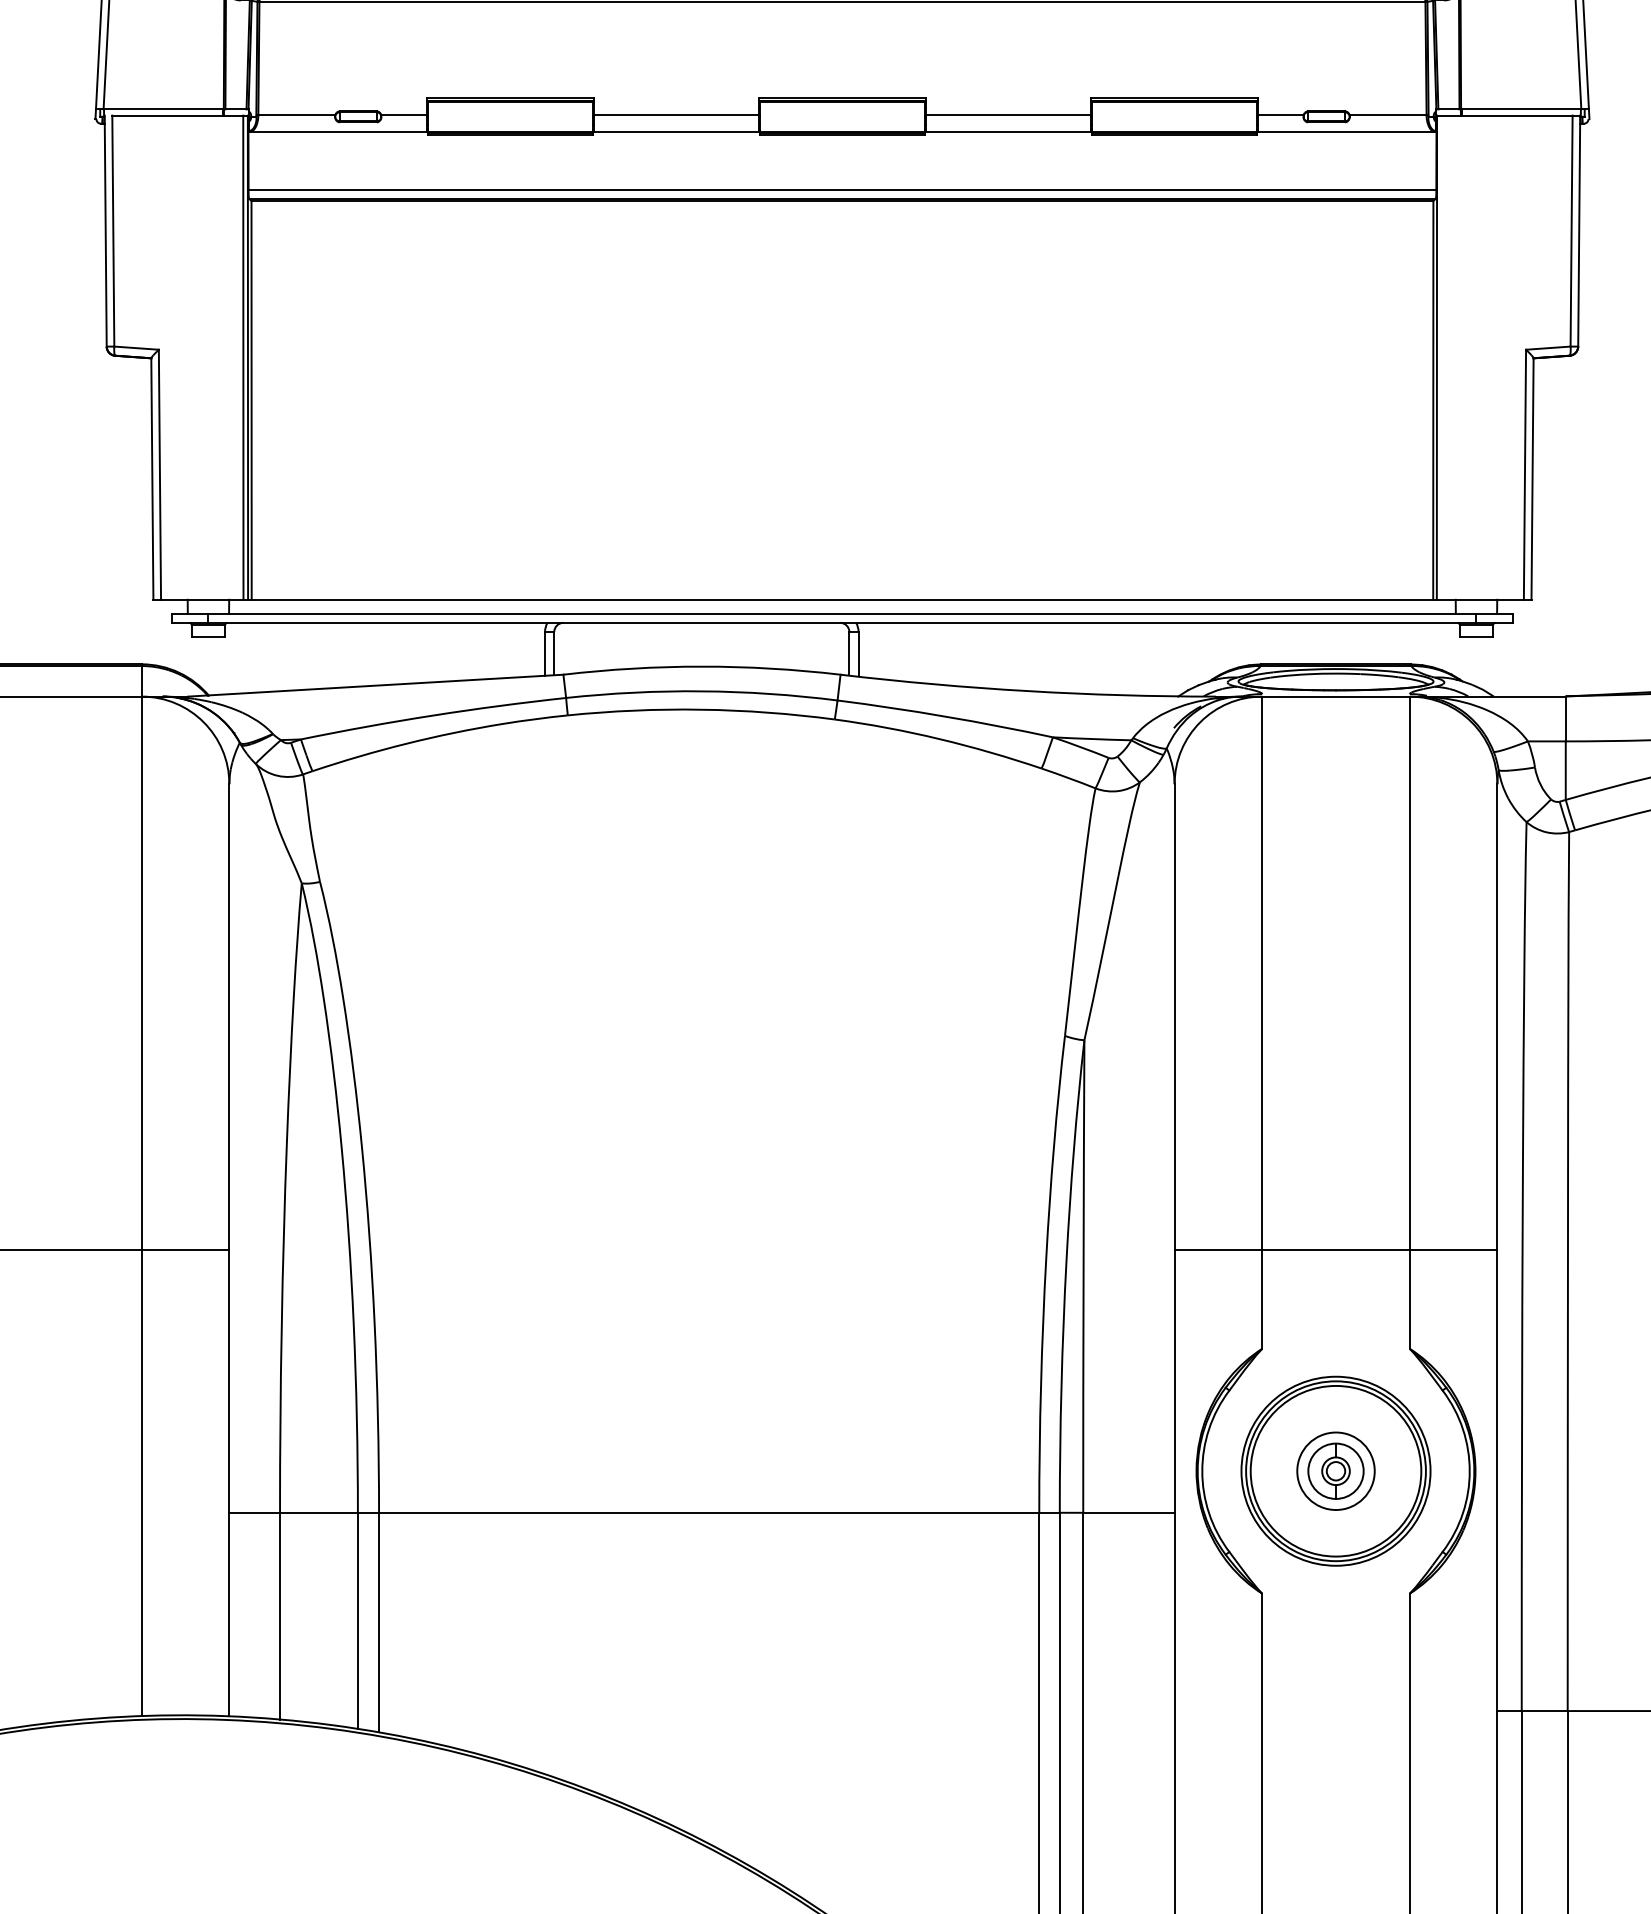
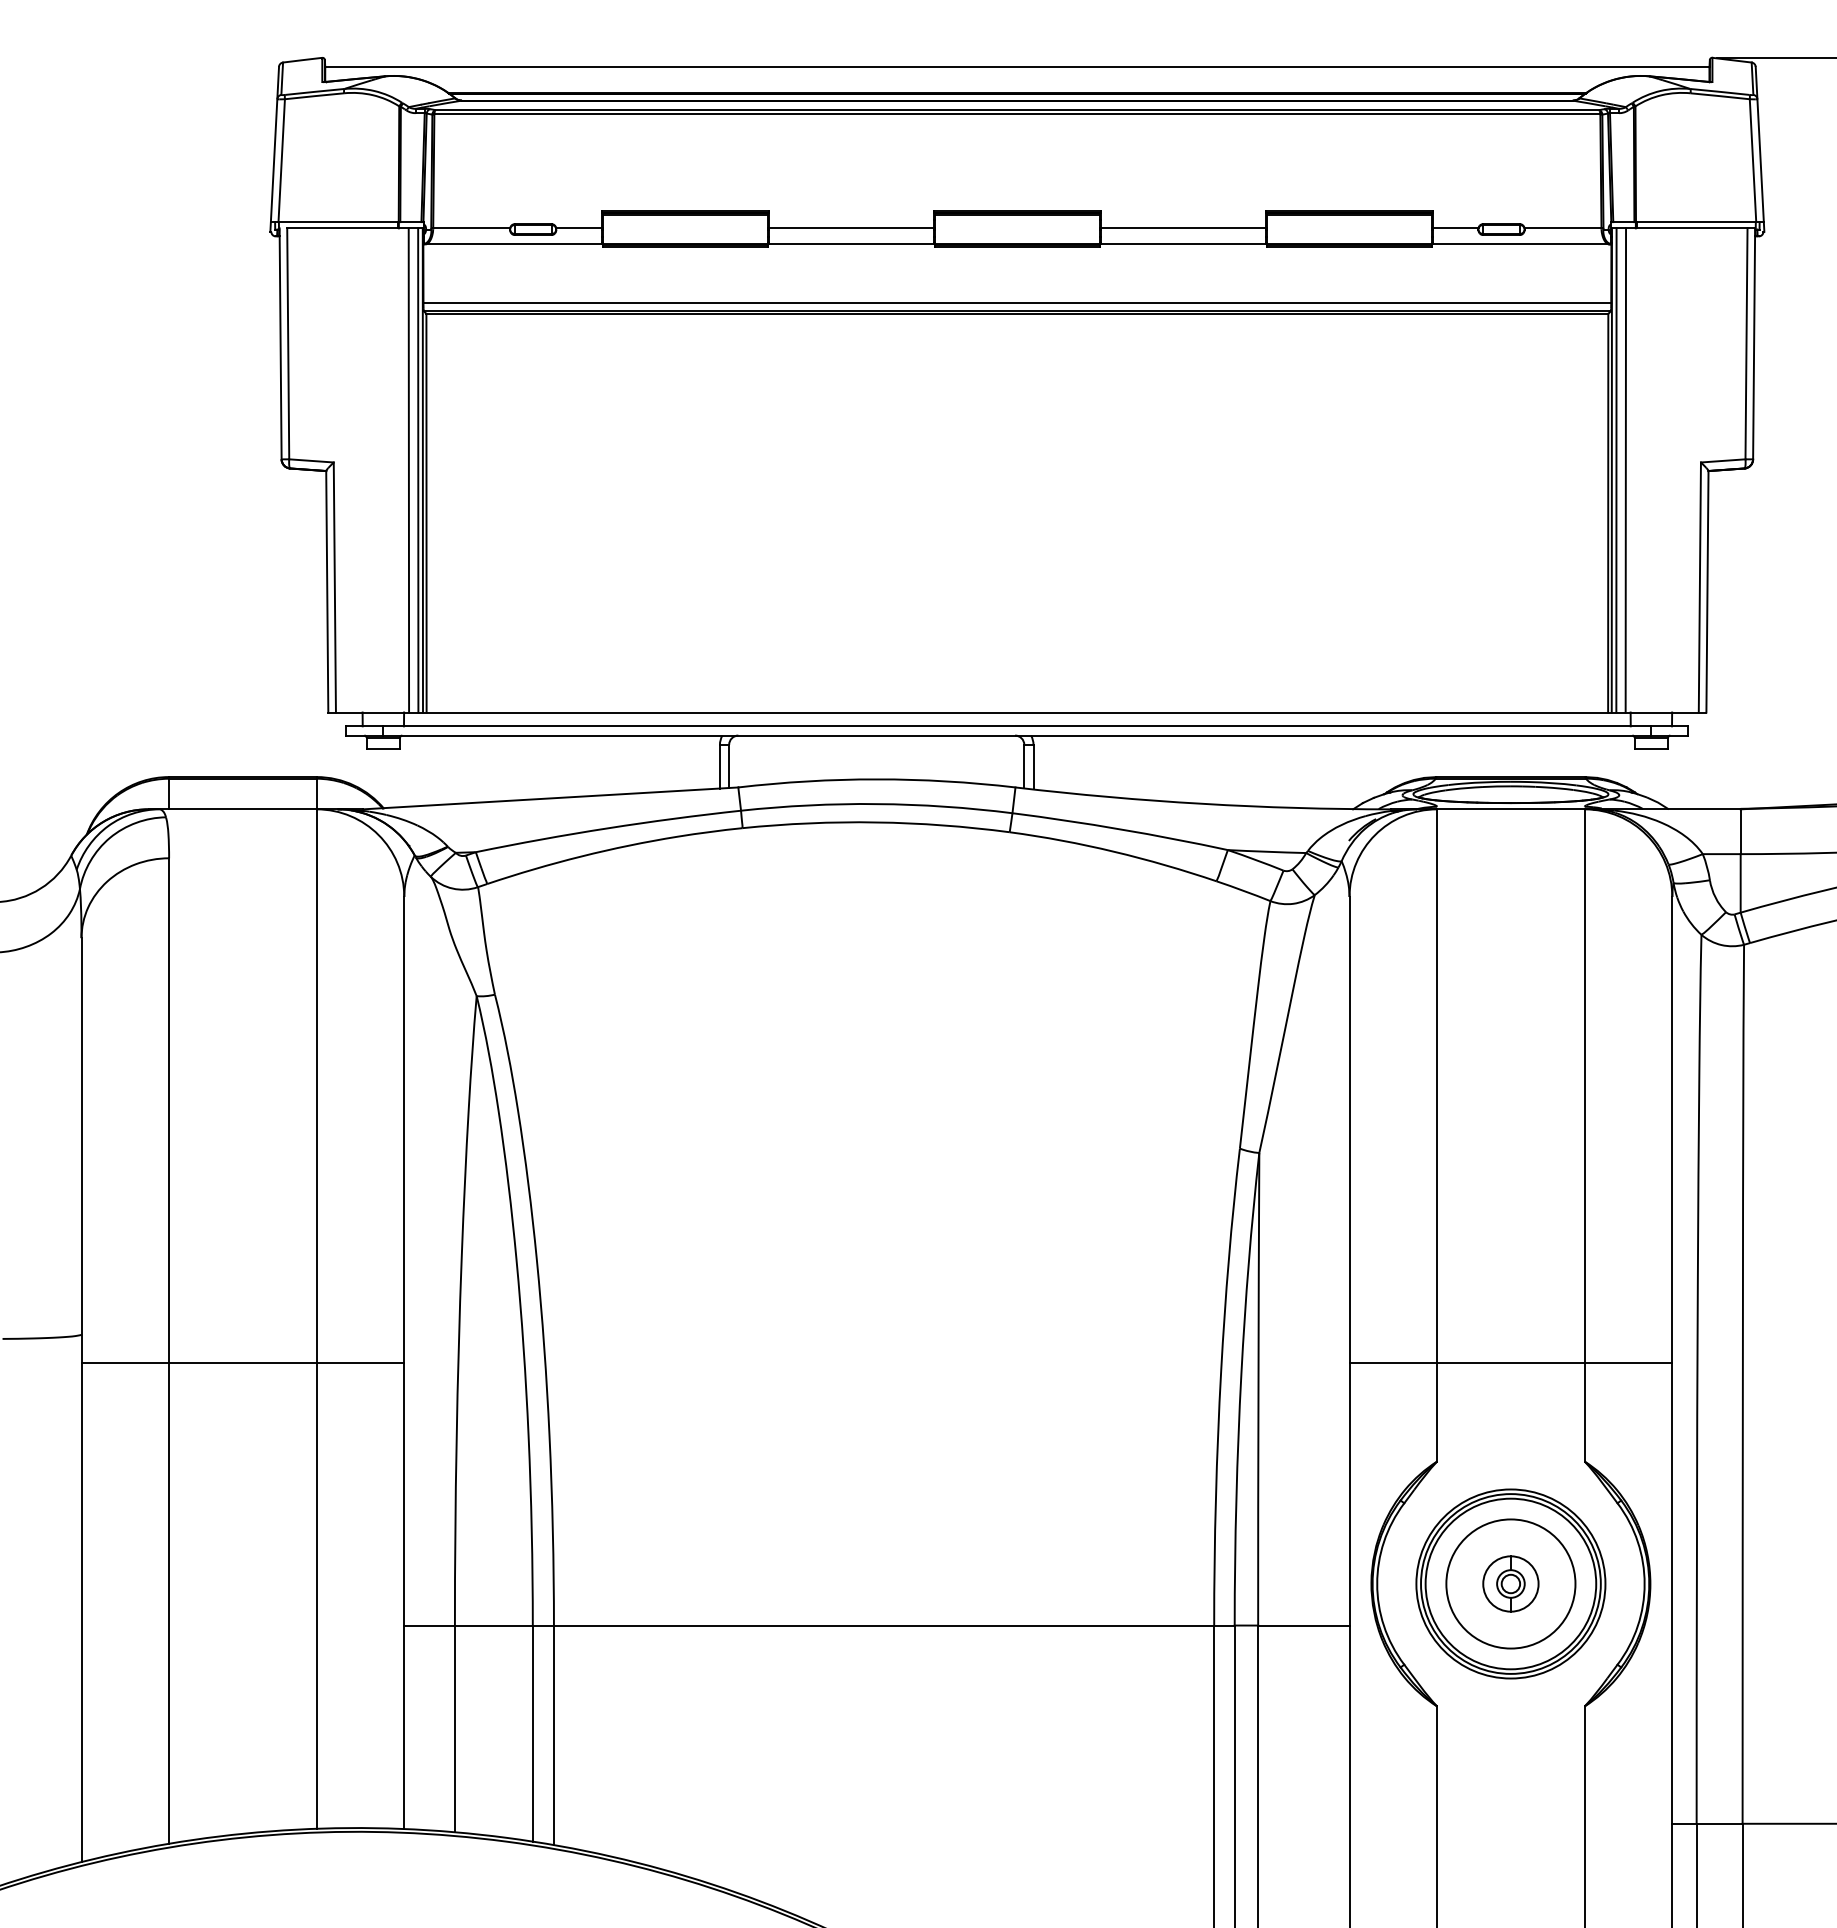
line: (233, 357) -> (408, 470), added
line: (1441, 357) -> (1616, 470), added
line: (1450, 357) -> (1625, 470), added
circle: (1335, 1470) -> (1510, 1583), size x1.67

